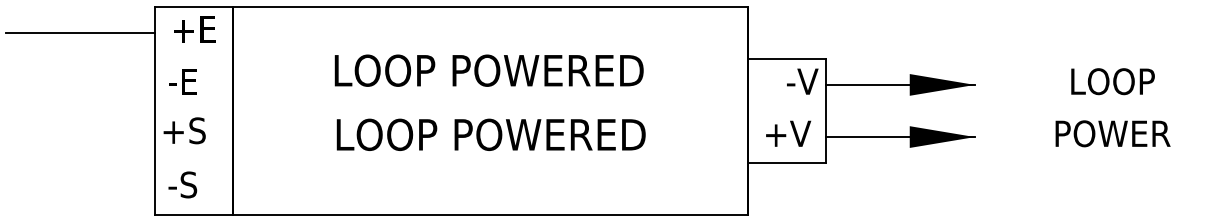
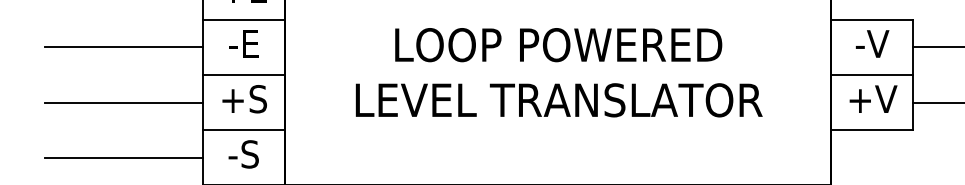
line: (193, 58) -> (243, 19), added
text: (488, 70) -> (557, 44), moved
text: (182, 81) -> (243, 43), moved
text: (802, 81) -> (872, 43), moved
line: (80, 84) -> (123, 46), added
line: (193, 111) -> (243, 75), added
line: (787, 111) -> (872, 75), added
text: (184, 130) -> (244, 98), moved
text: (491, 134) -> (558, 99), LOOP POWERED -> LEVEL TRANSLATOR
line: (80, 137) -> (123, 103), added
line: (193, 163) -> (243, 130), added
text: (182, 184) -> (243, 153), moved
line: (80, 189) -> (123, 158), added

